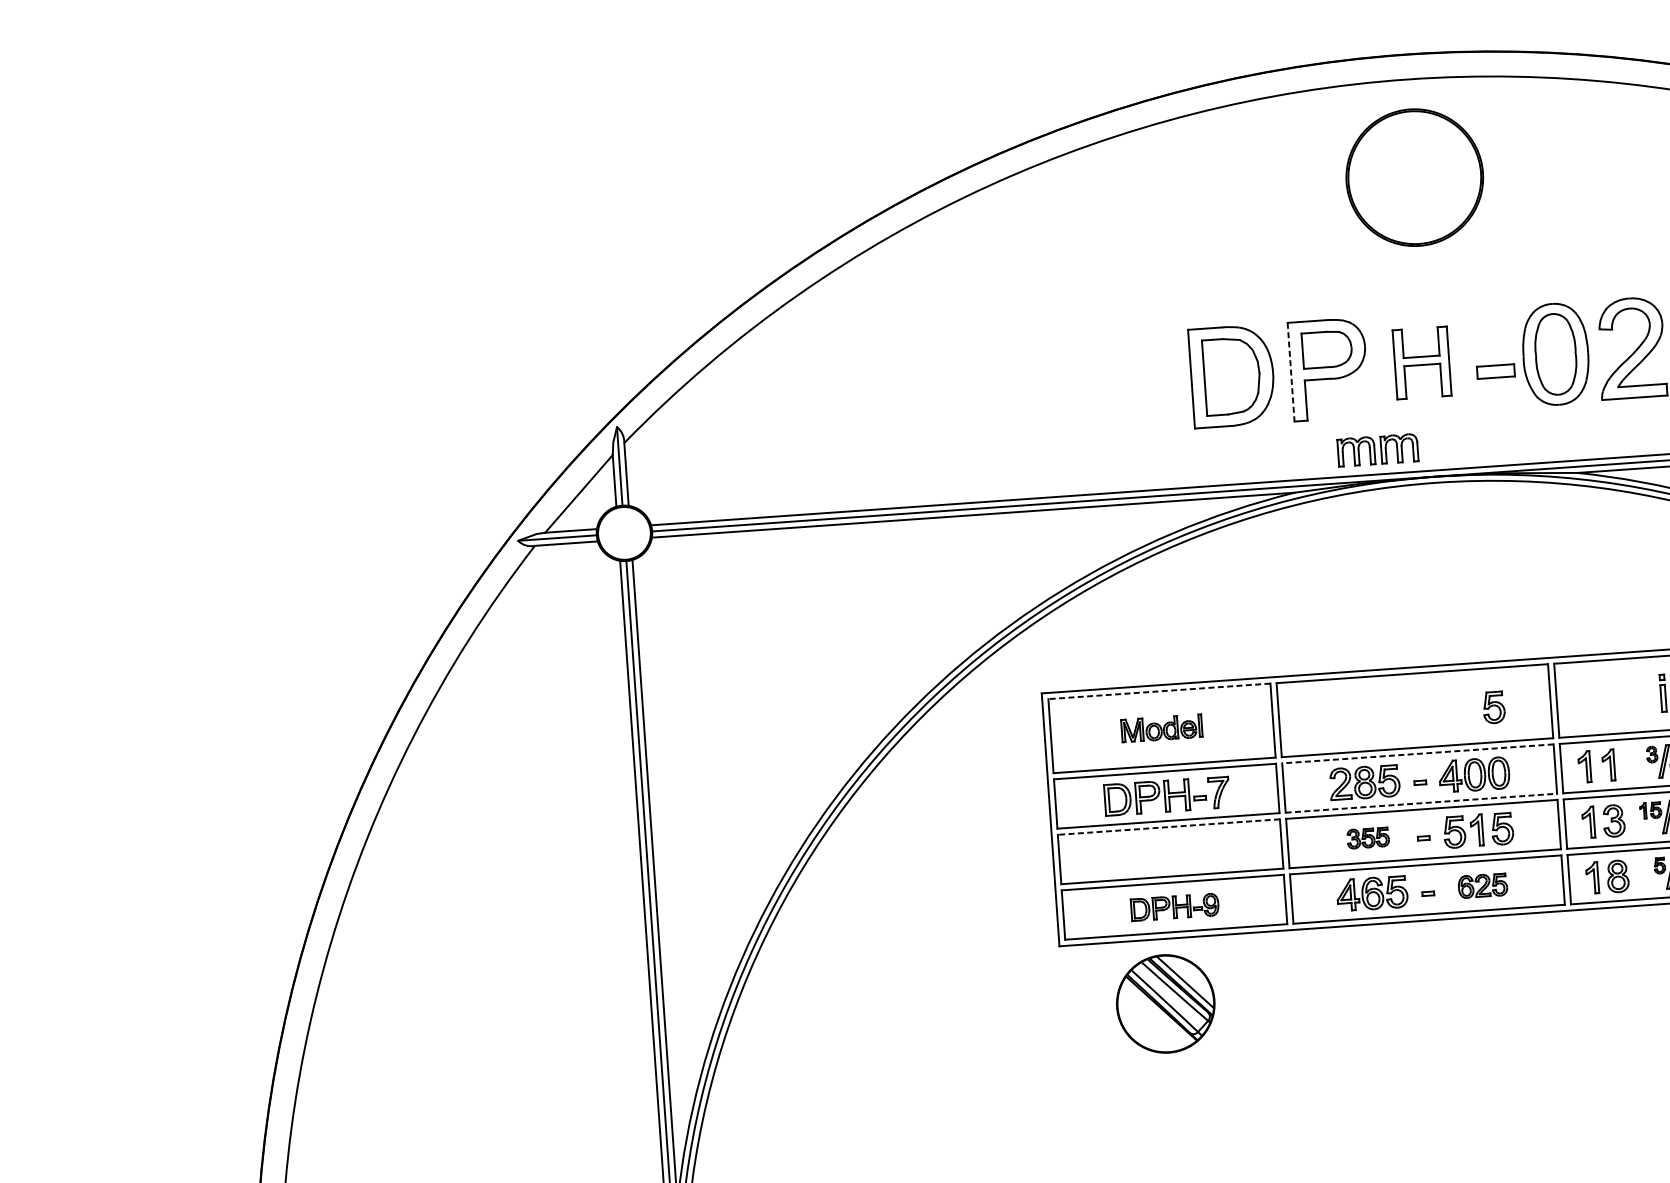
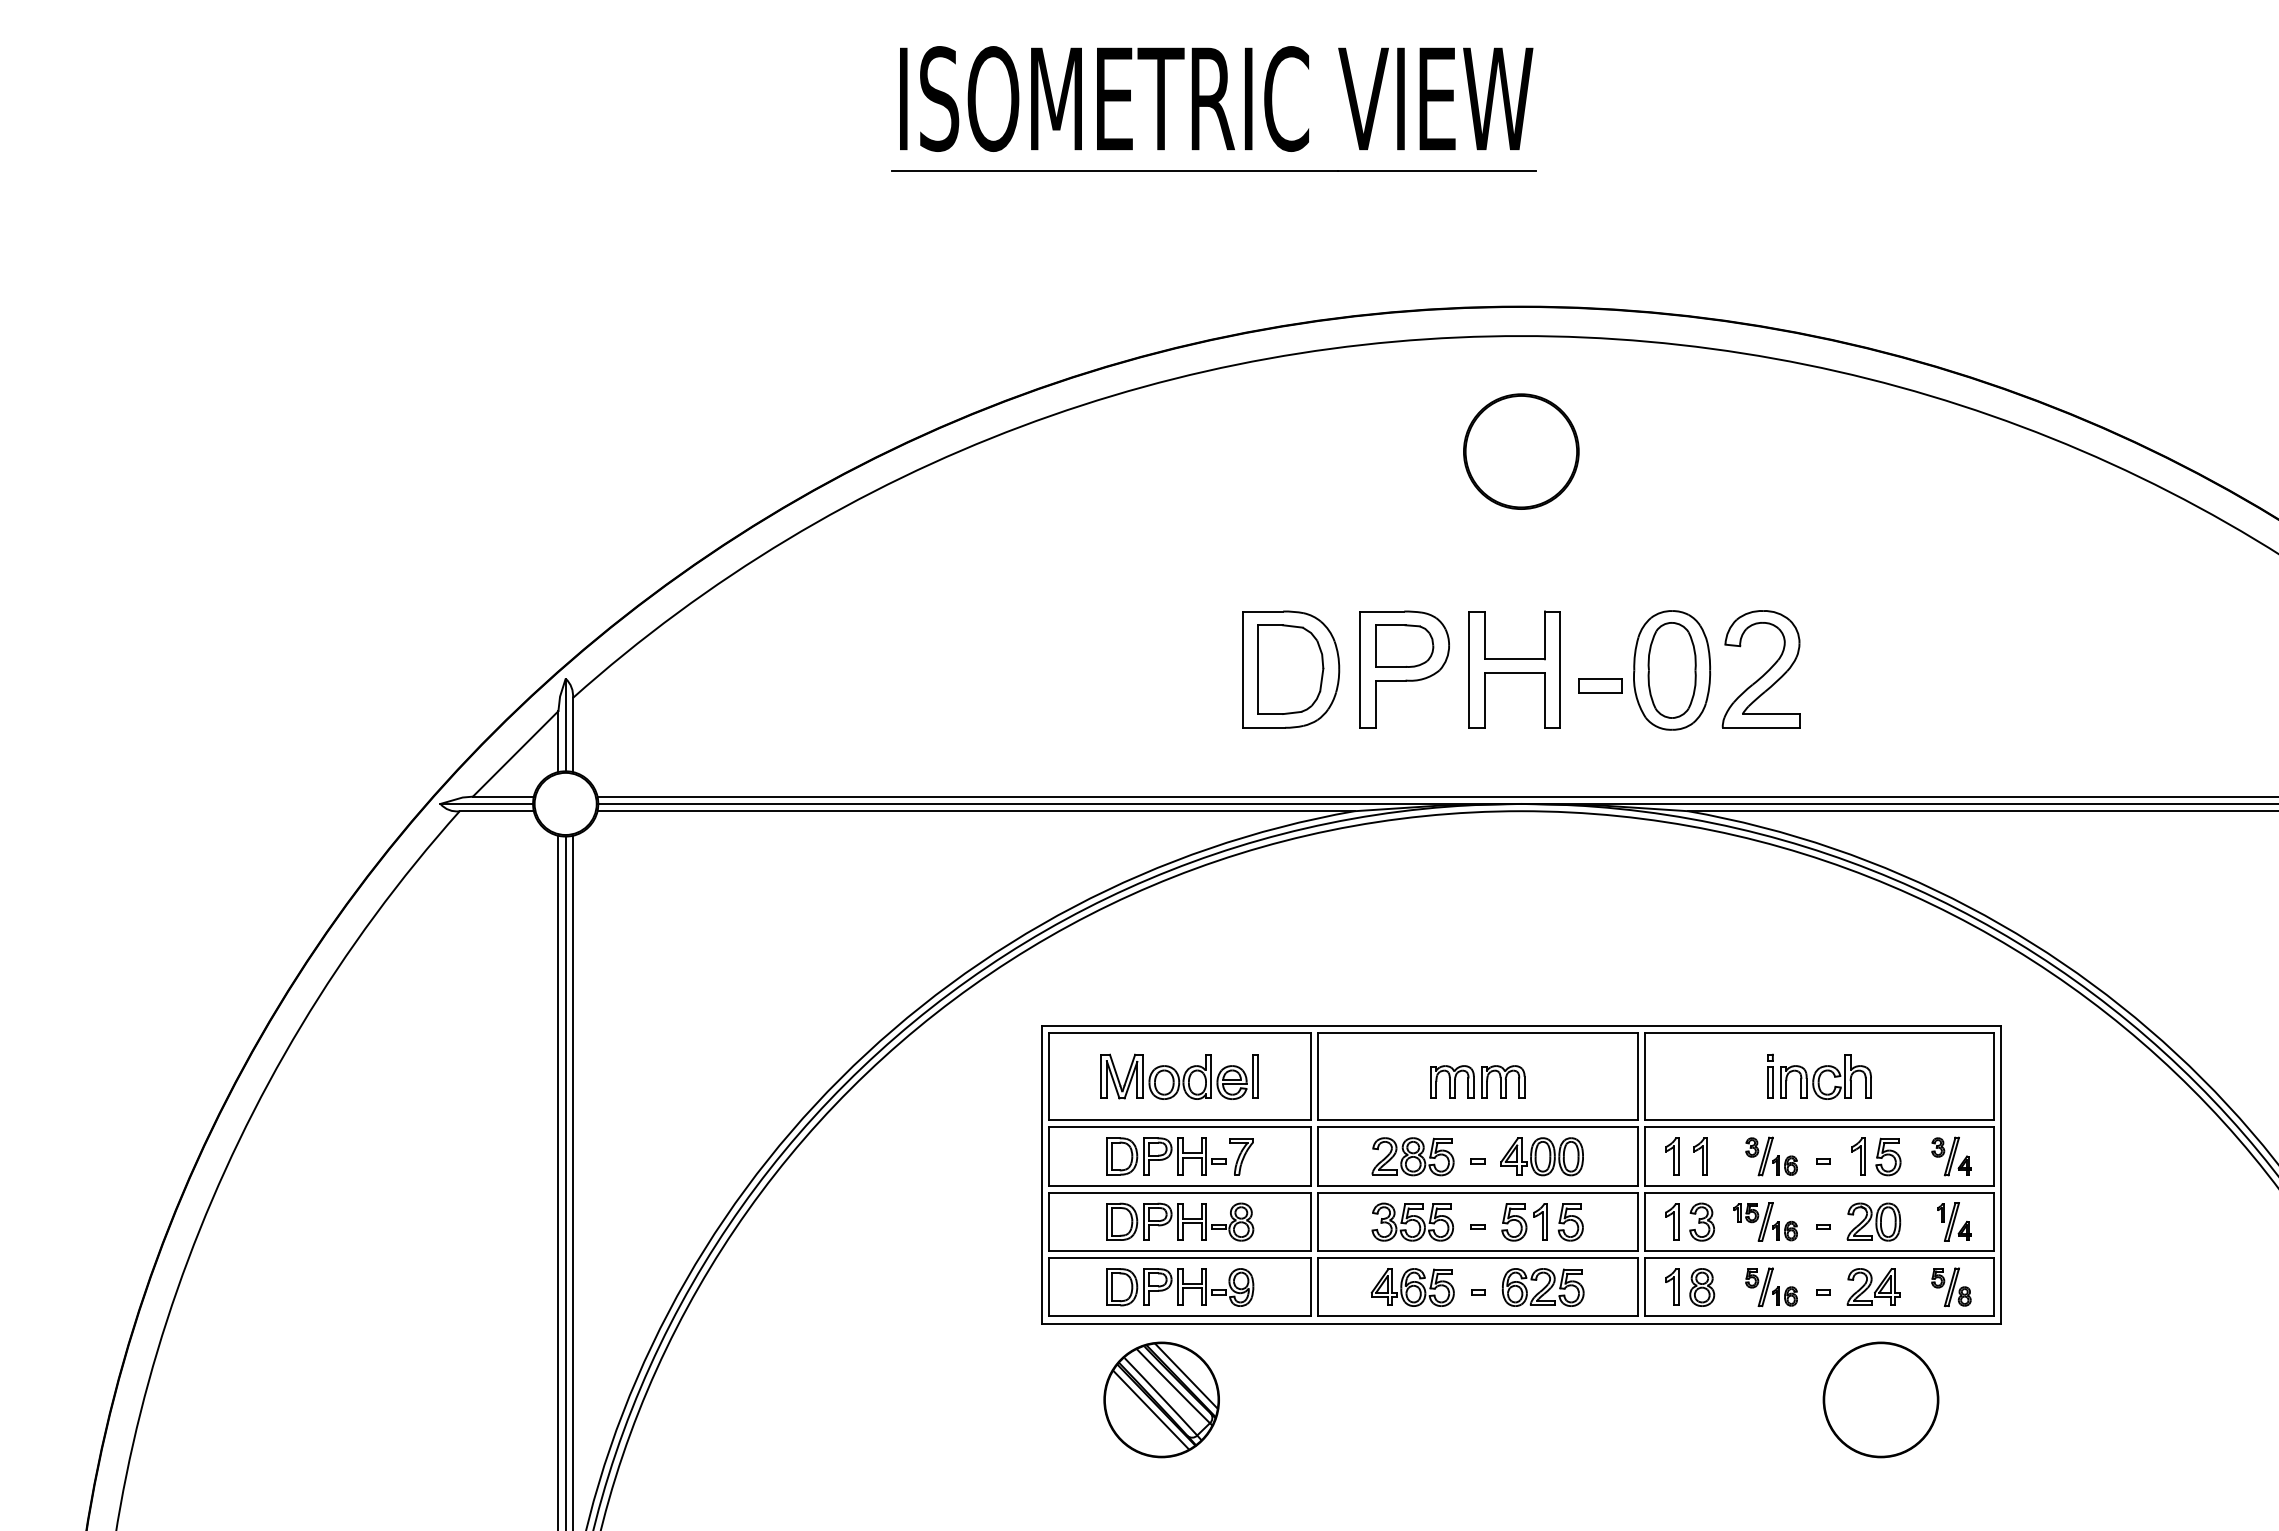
part: (1414, 177) -> (1521, 451), size x0.71
part: (1421, 362) -> (1514, 669), size x1.43
line: (1291, 372) -> (1360, 670), dashed -> solid
part: (1377, 449) -> (1477, 1081), moved
line: (1159, 690) -> (1179, 1032), dashed -> solid
part: (1493, 707) -> (1570, 1079), removed
part: (1161, 728) -> (1179, 1076), size x1.67
line: (1417, 753) -> (1477, 1127), dashed -> solid
line: (1421, 803) -> (1477, 1185), dashed -> solid
line: (1168, 826) -> (1179, 1192), dashed -> solid
part: (1368, 837) -> (1412, 1221), size x1.67
part: (1171, 851) -> (1180, 1221), added
part: (1482, 885) -> (1542, 1287), size x1.43
part: (1175, 907) -> (1180, 1287), size x1.43
line: (1157, 1012) -> (1151, 1409), added

